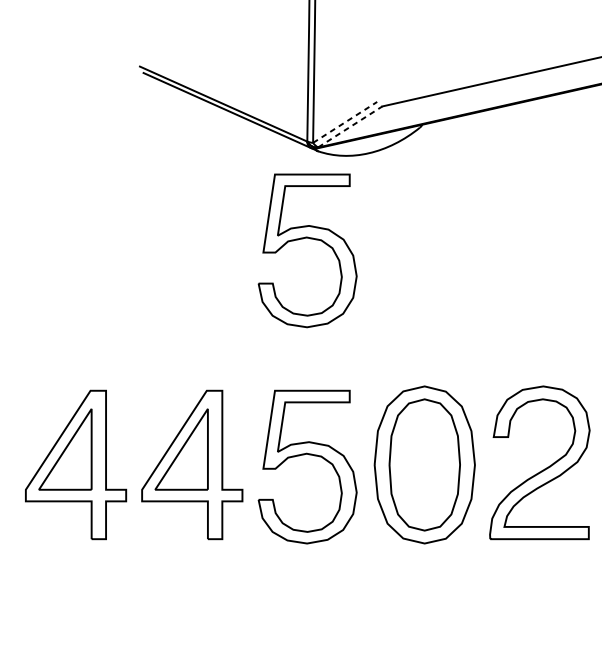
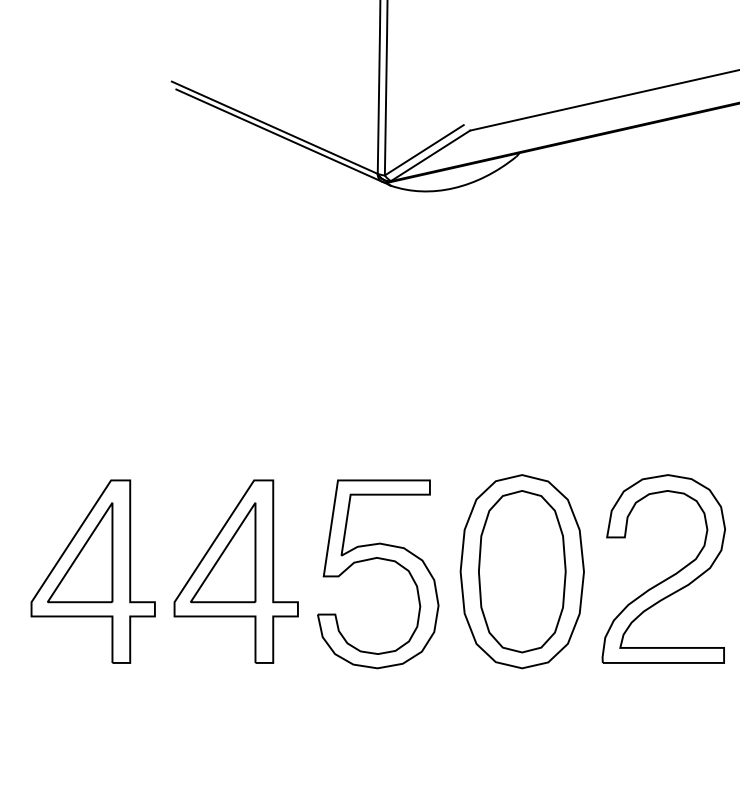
line: (345, 122) -> (424, 150), dashed -> solid
line: (350, 126) -> (430, 155), dashed -> solid
part: (308, 238) -> (379, 293), removed

